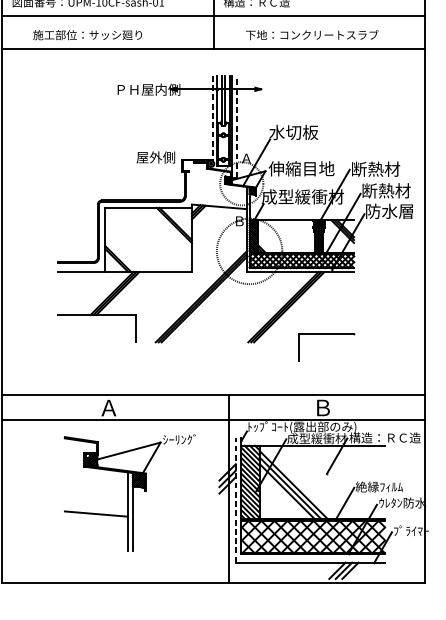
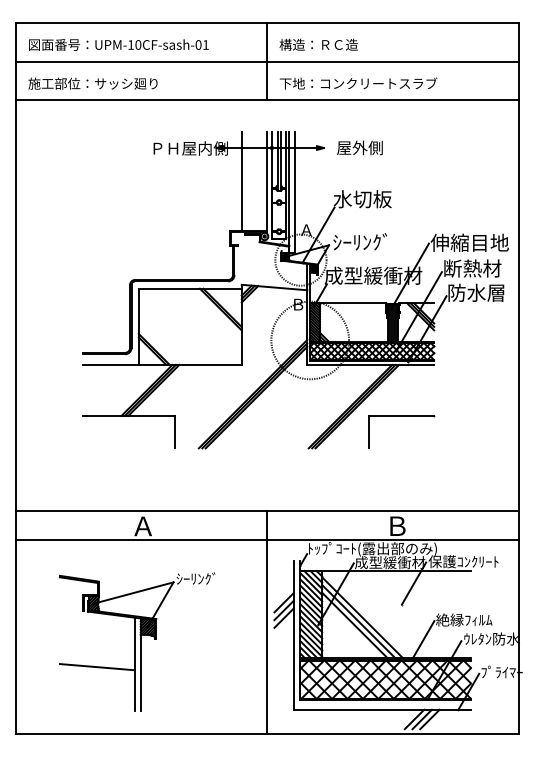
text: (87, 34) -> (92, 83), moved
text: (312, 34) -> (358, 83), moved
line: (191, 117) -> (241, 181), added
line: (212, 118) -> (266, 182), dashed -> solid
line: (237, 126) -> (295, 192), dashed -> solid
text: (155, 157) -> (359, 147), moved
text: (301, 168) -> (371, 242), 伸縮目地 -> ｼｰﾘﾝｸﾞ
text: (383, 168) -> (469, 242), 断熱材 -> 伸縮目地
part: (326, 334) -> (401, 416), moved
text: (384, 437) -> (470, 561), 構造：ＲＣ造 -> 保護ｺﾝｸﾘｰﾄ
line: (228, 489) -> (267, 622), moved
part: (130, 492) -> (137, 641), moved
line: (235, 500) -> (293, 635), dashed -> solid

